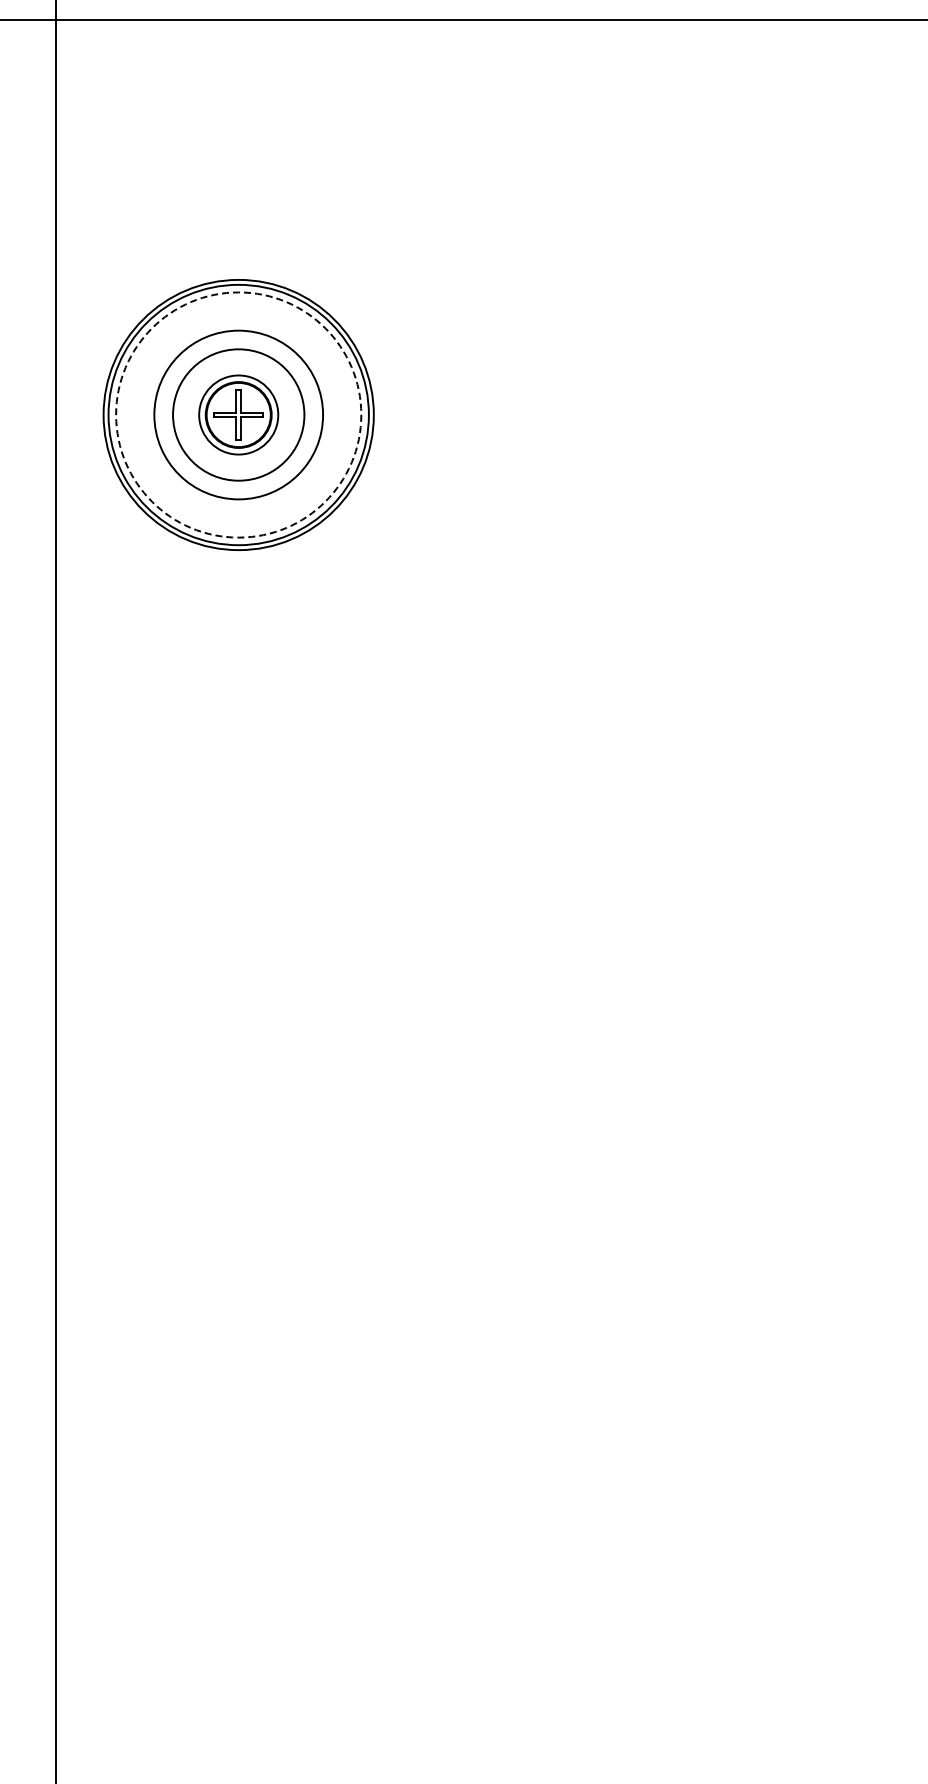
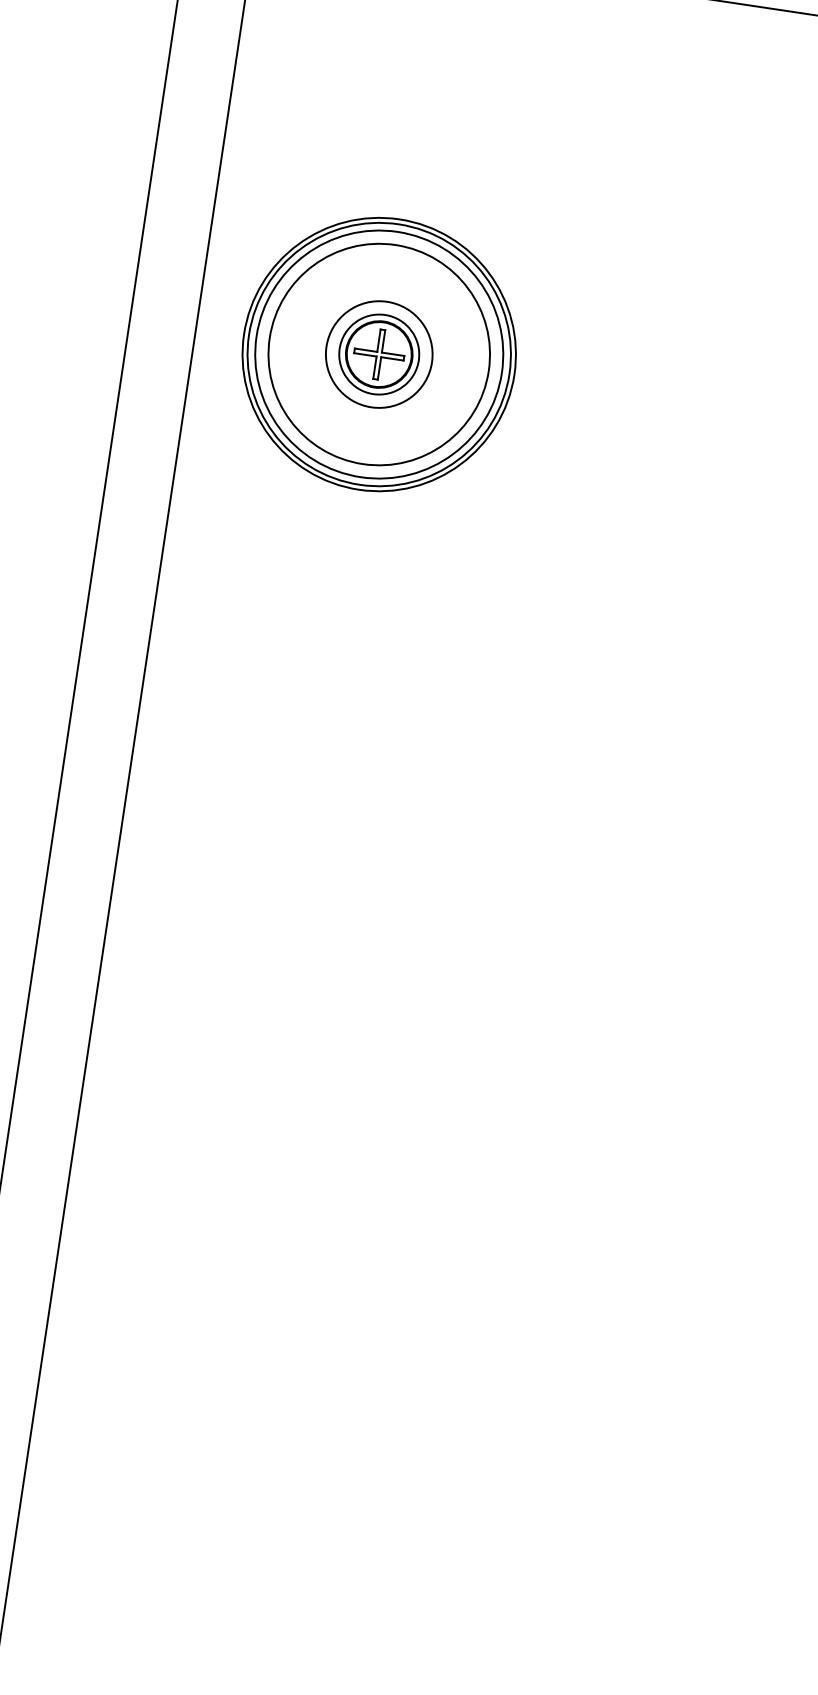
circle: (238, 414) -> (379, 354), dashed -> solid
circle: (238, 414) -> (379, 354), size x0.62
circle: (238, 414) -> (379, 354), size x1.67

